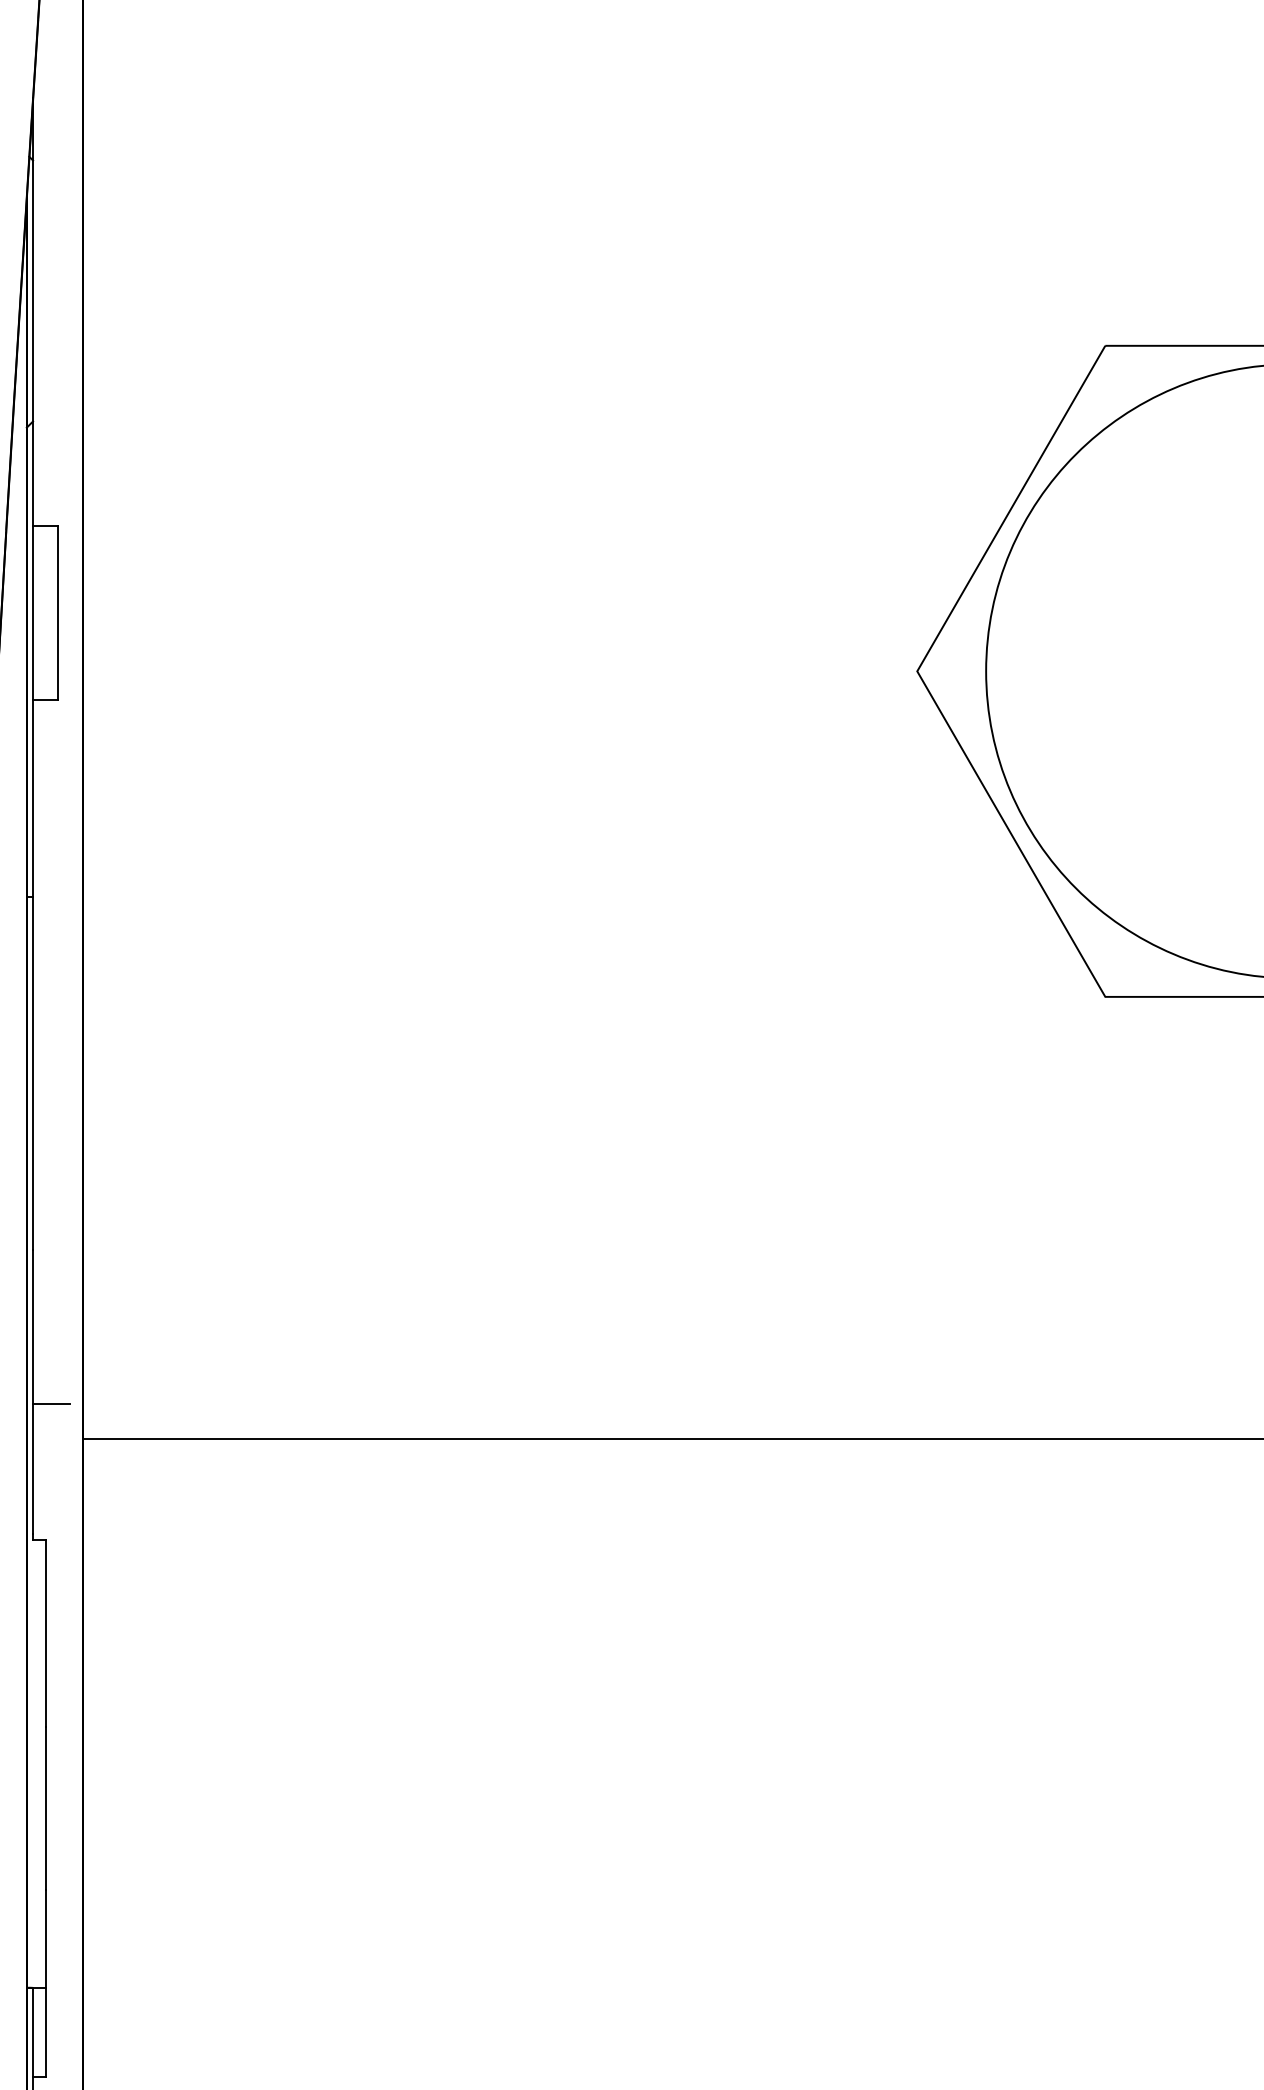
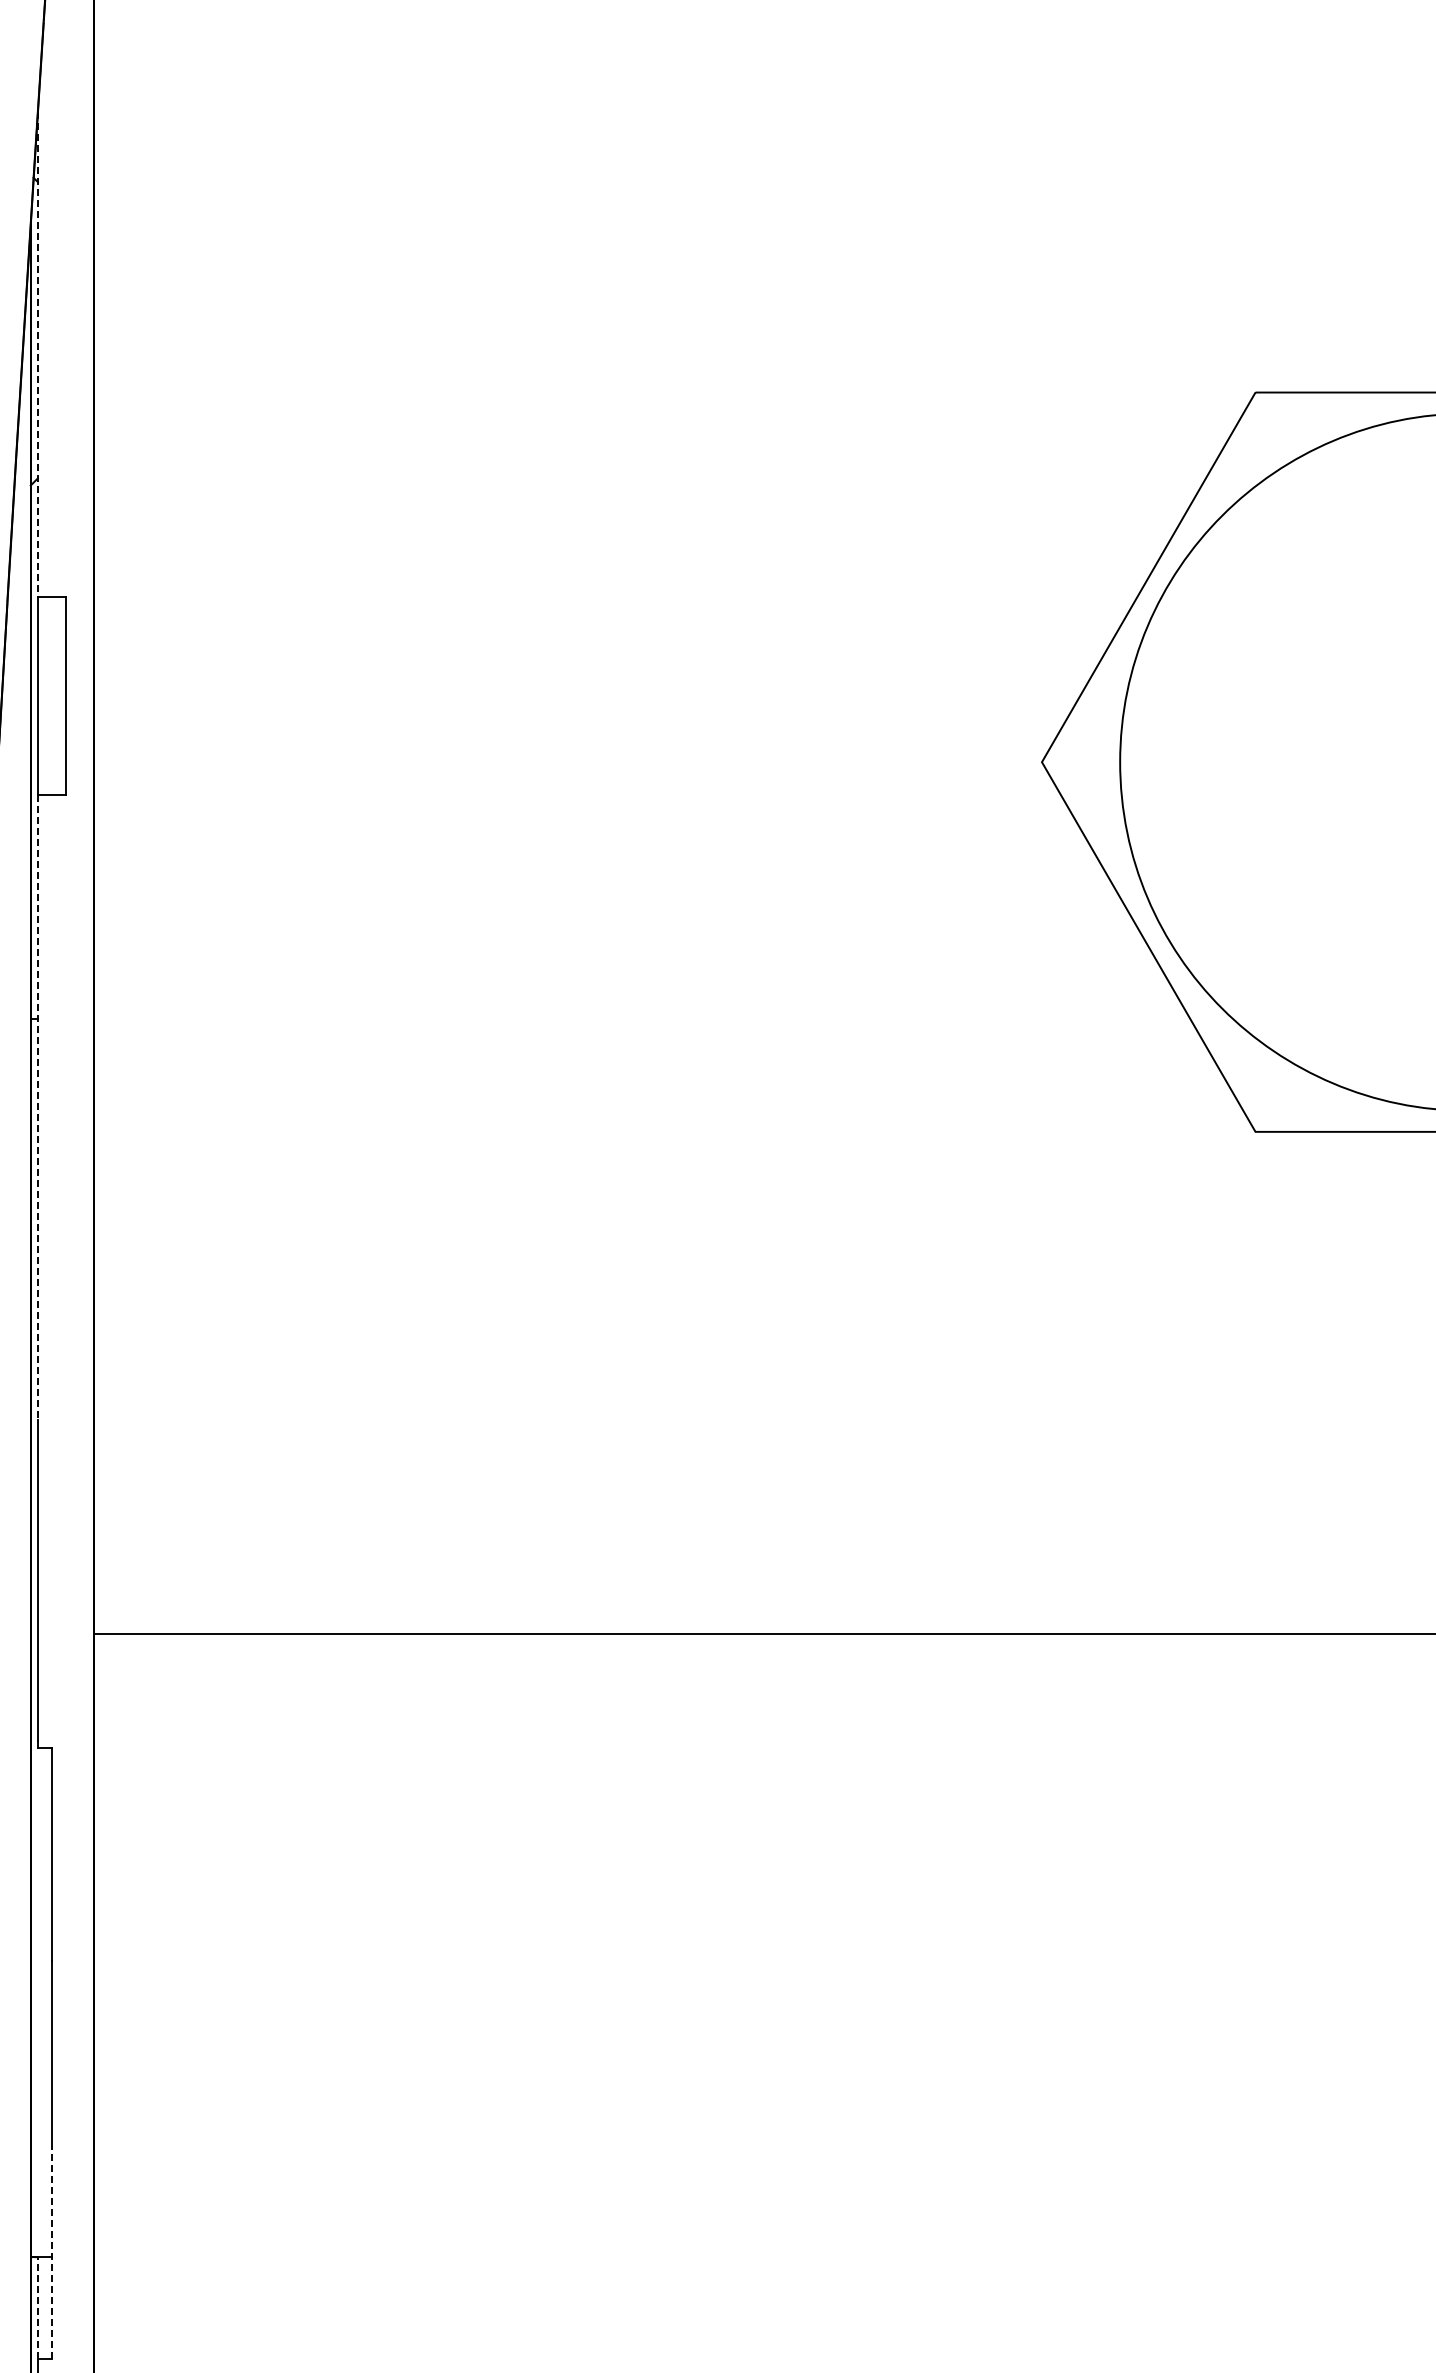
line: (32, 312) -> (37, 354), solid -> dashed
line: (32, 975) -> (37, 1107), solid -> dashed
line: (51, 1403) -> (58, 1593), removed
line: (45, 1983) -> (52, 2252), solid -> dashed
line: (32, 2033) -> (37, 2308), solid -> dashed

